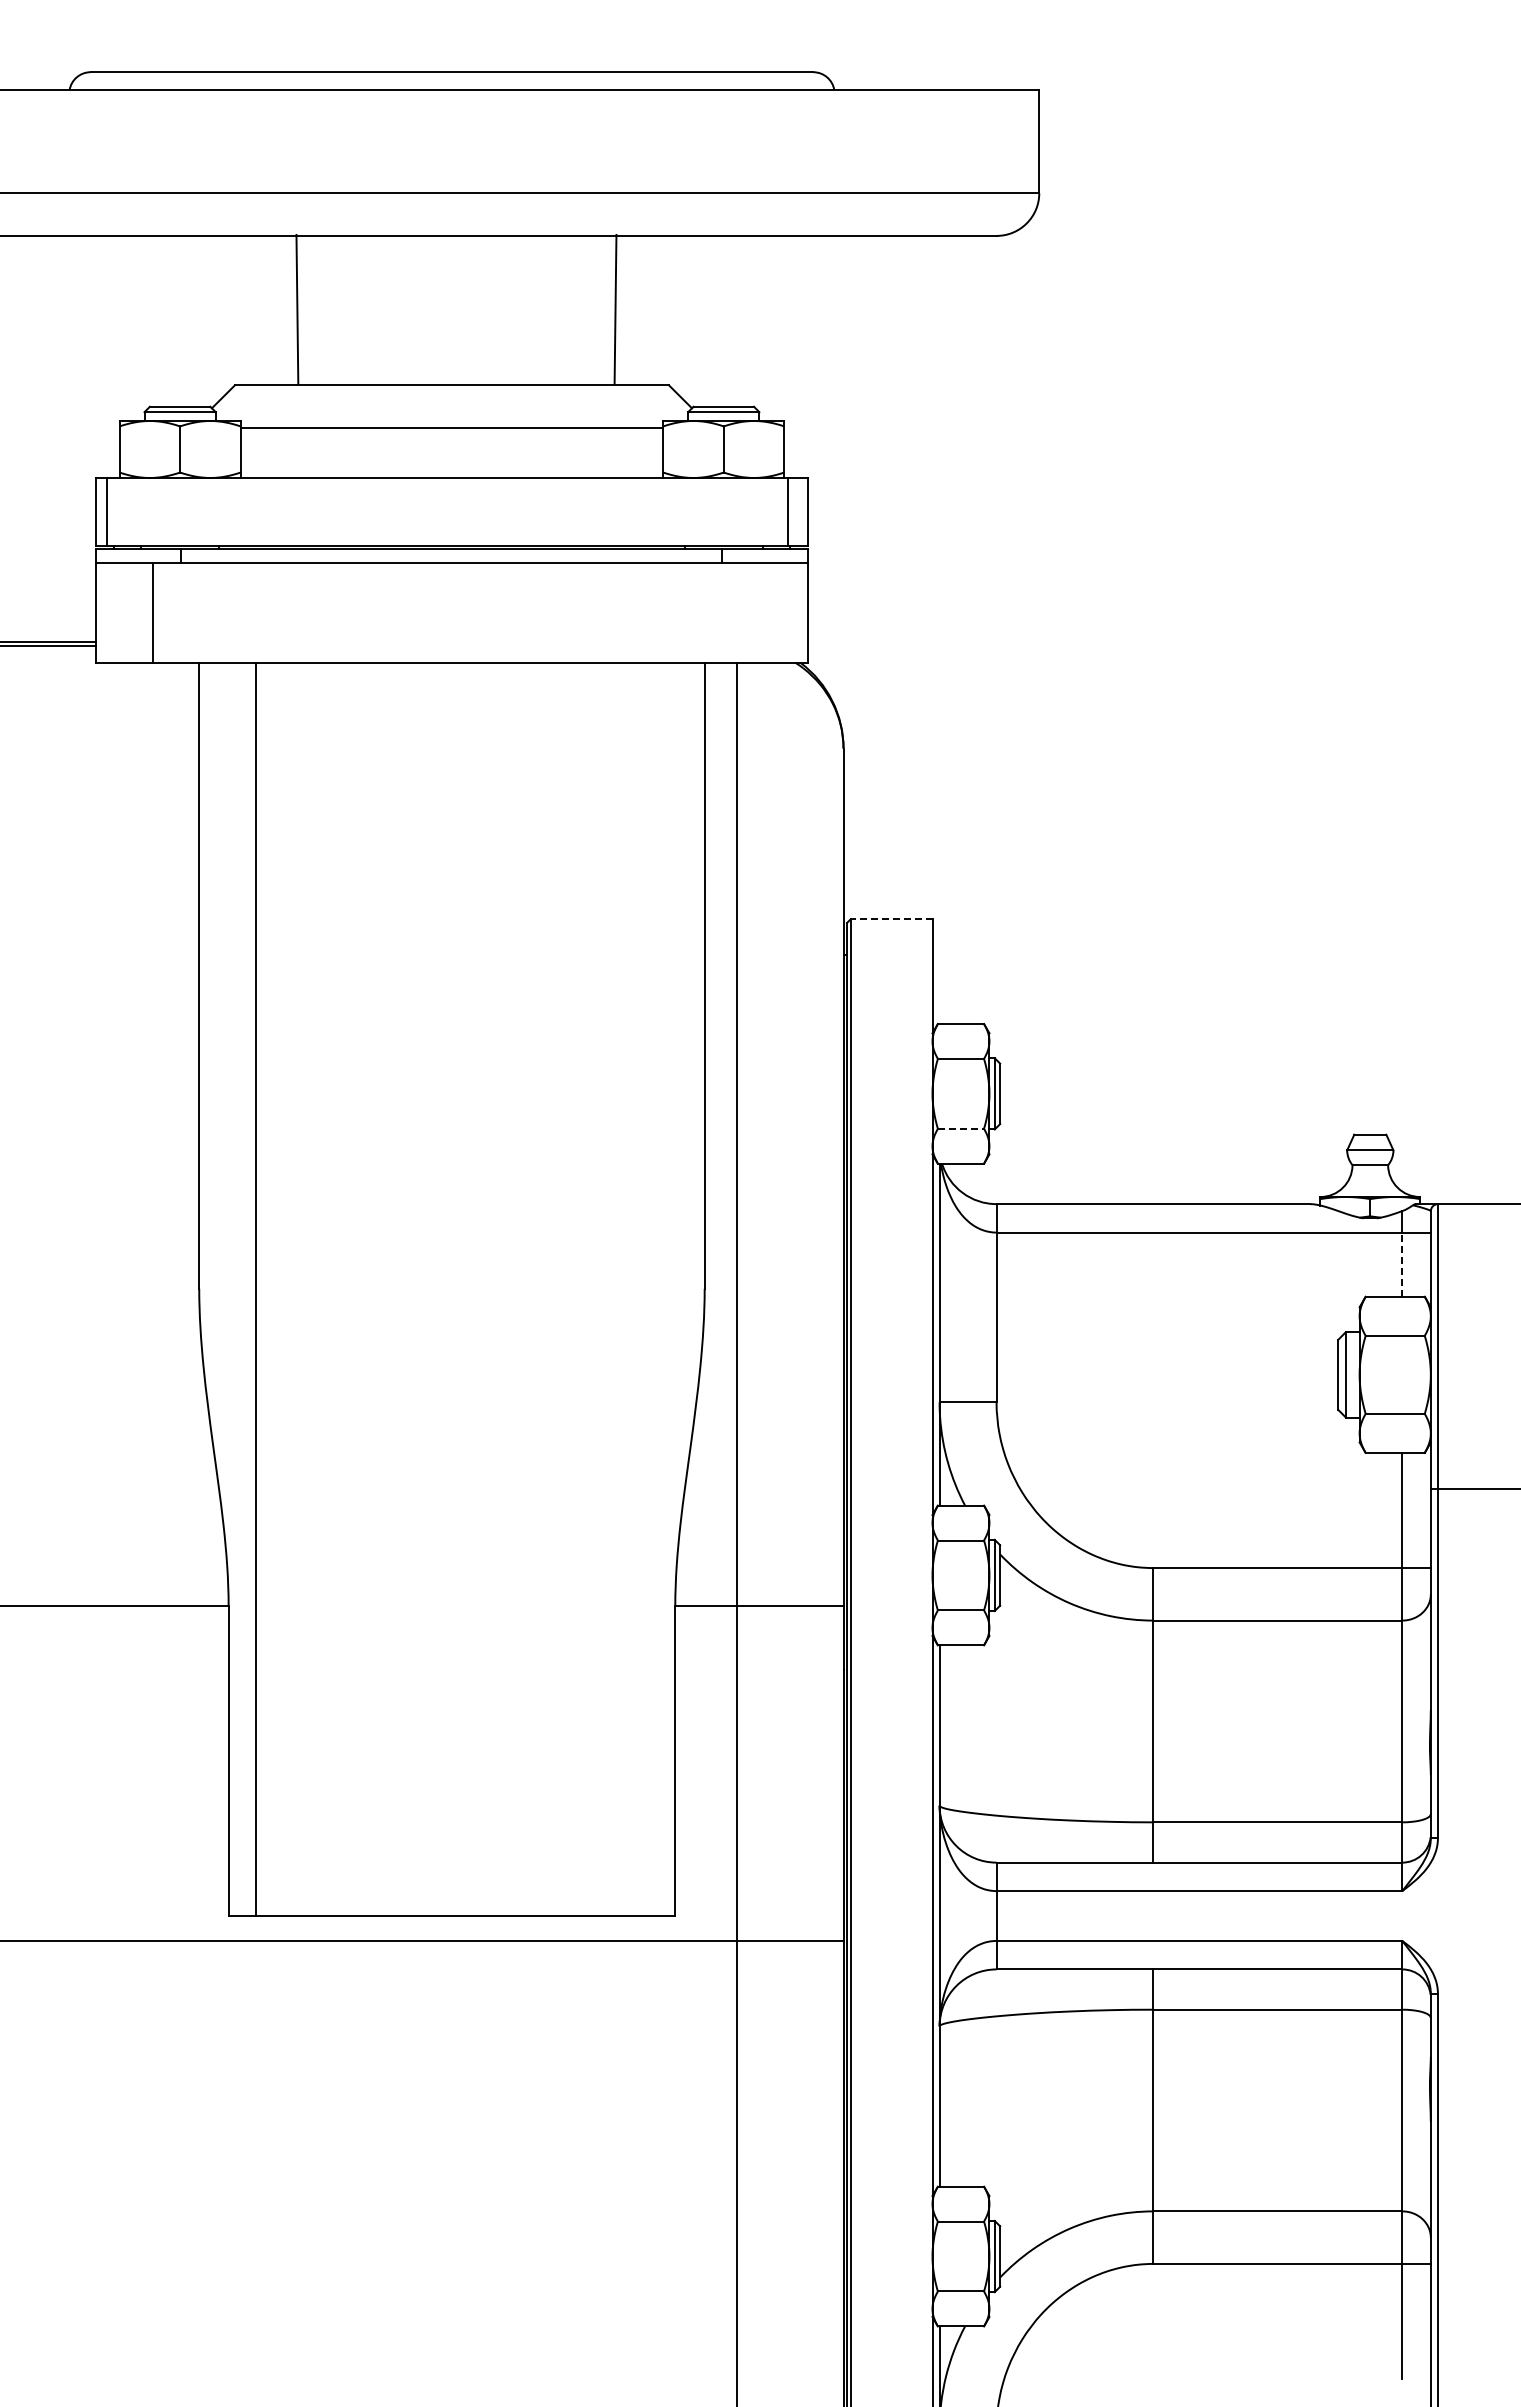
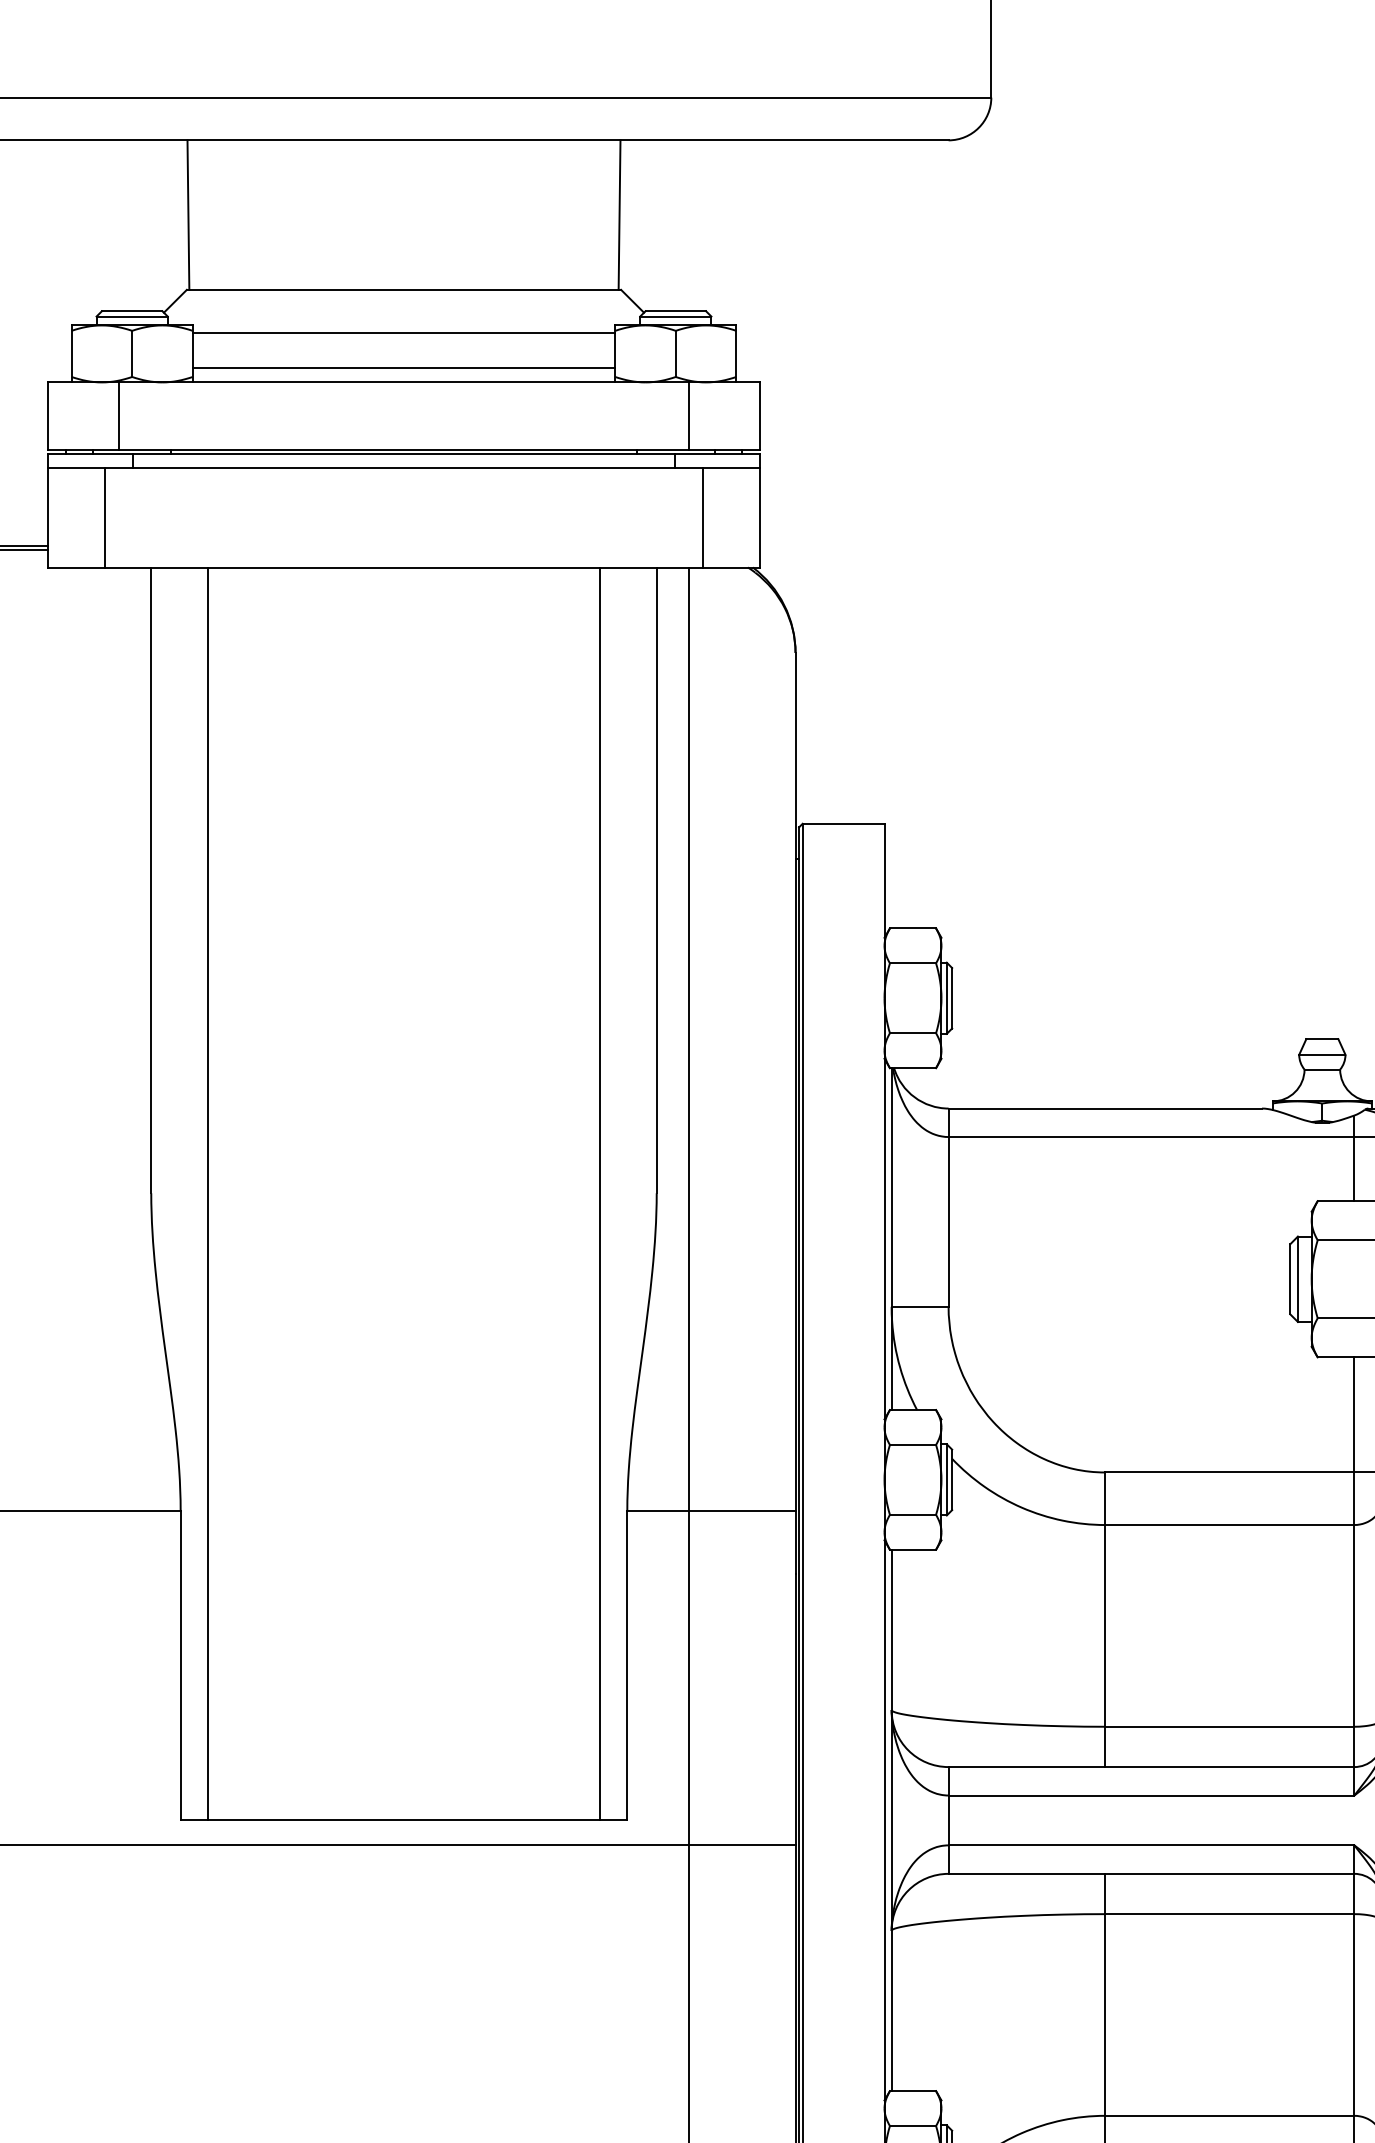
line: (297, 309) -> (188, 214), moved
line: (615, 309) -> (619, 214), moved
line: (451, 463) -> (403, 367), added
line: (107, 511) -> (119, 415), moved
line: (787, 511) -> (688, 415), moved
line: (750, 613) -> (702, 517), added
line: (891, 919) -> (843, 823), dashed -> solid
line: (961, 1128) -> (913, 1032), dashed -> solid
line: (1402, 1264) -> (1354, 1168), dashed -> solid
line: (647, 1289) -> (599, 1193), added

